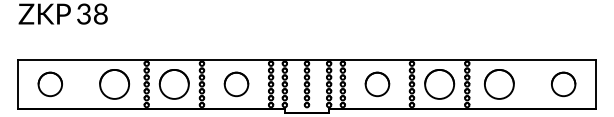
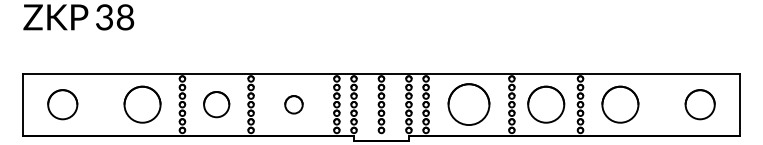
part: (174, 84) -> (216, 104), size x0.7
part: (236, 84) -> (293, 104), size x0.6
part: (377, 84) -> (468, 104), size x1.4

